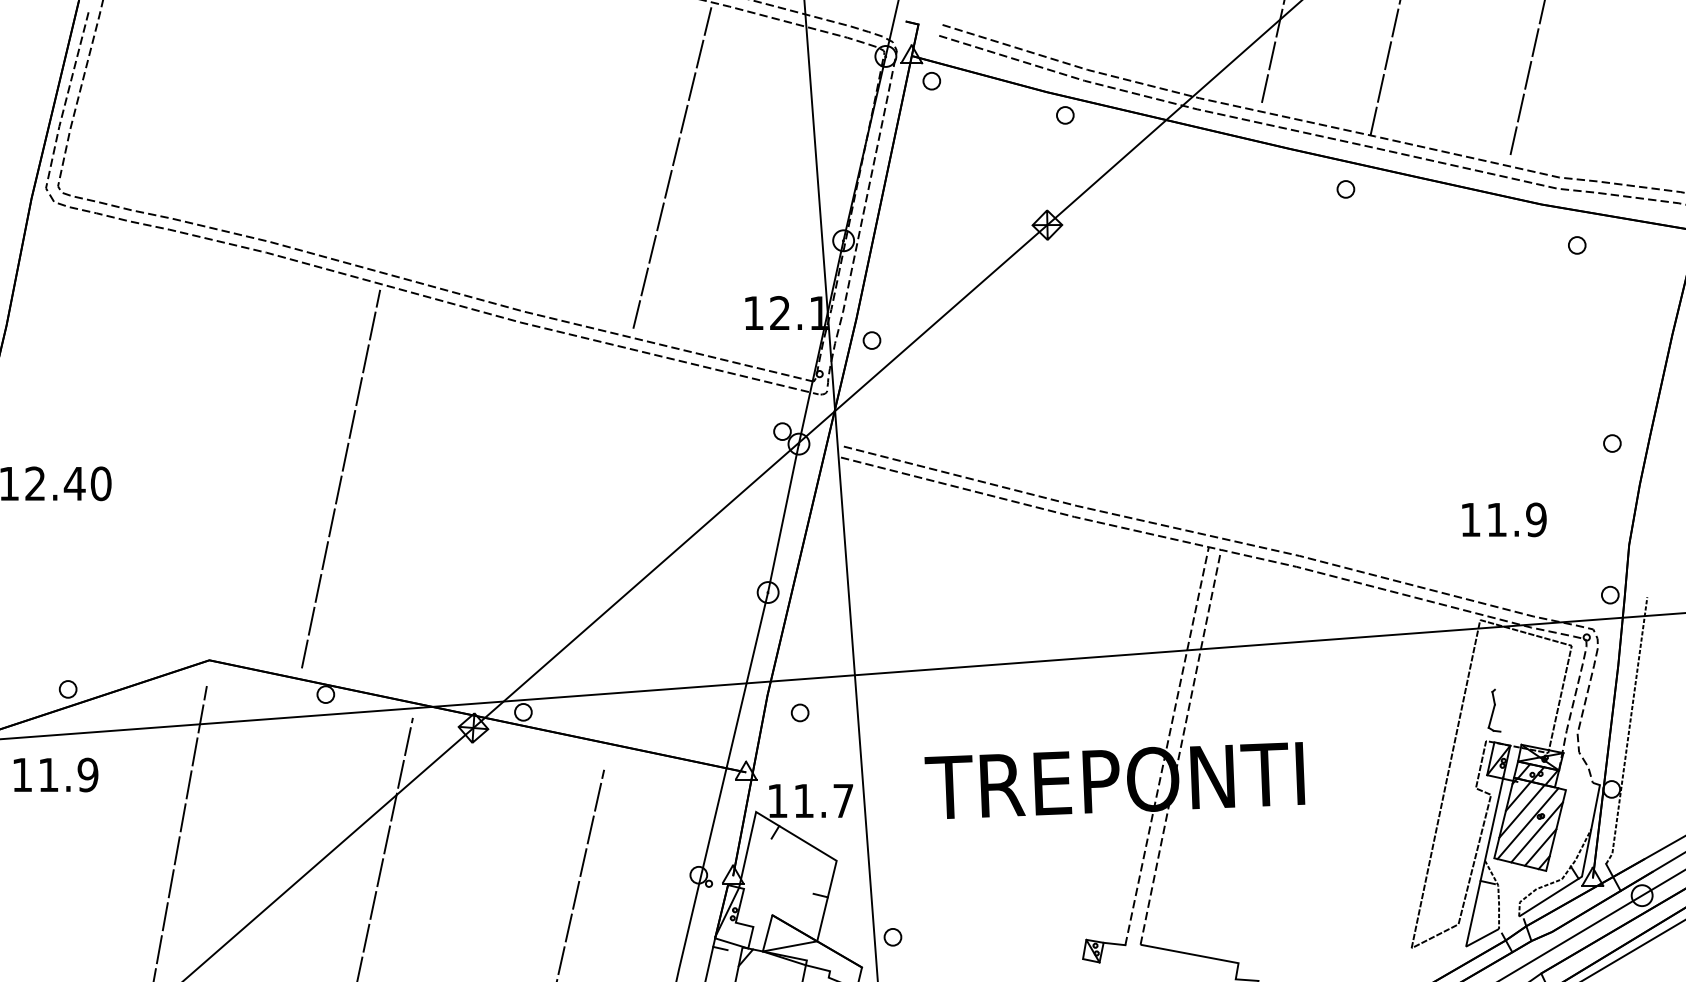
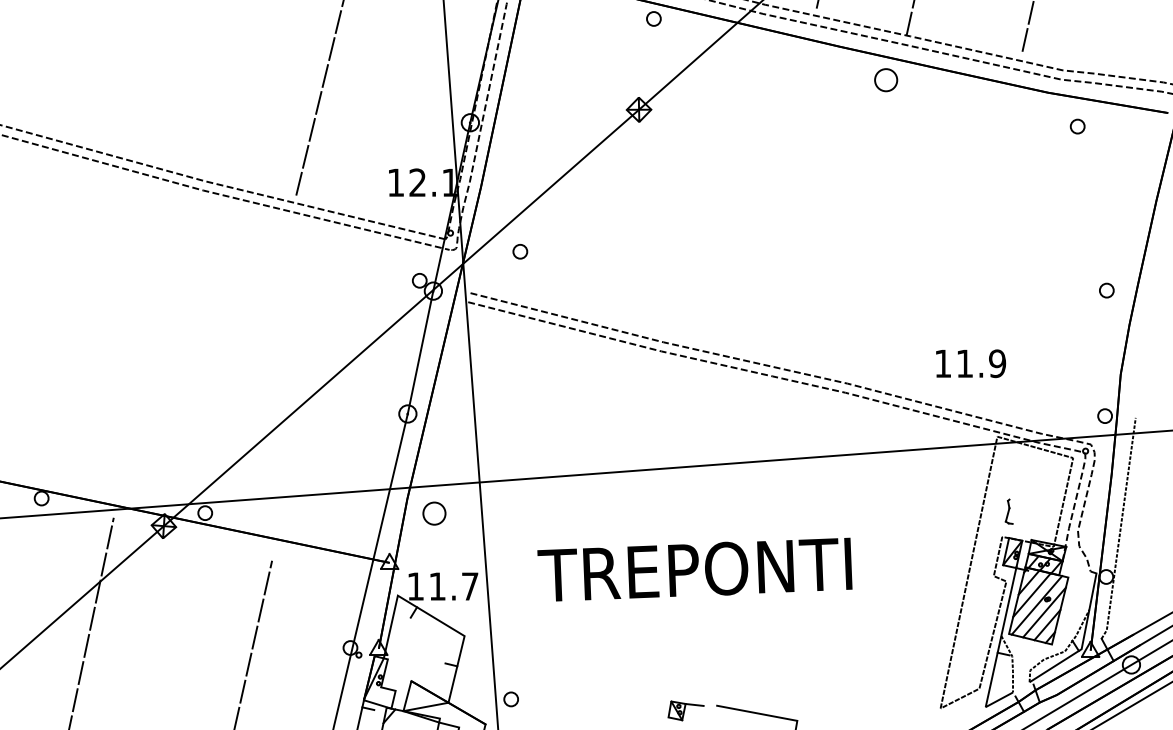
part: (1345, 189) -> (885, 80), size x1.6
part: (871, 340) -> (519, 251), moved
line: (340, 478) -> (53, 319), removed
text: (1504, 519) -> (971, 363), moved
part: (1494, 710) -> (1009, 511), size x0.7
part: (799, 712) -> (433, 513), size x1.6
line: (1166, 746) -> (737, 541), removed
line: (1180, 746) -> (749, 541), removed

